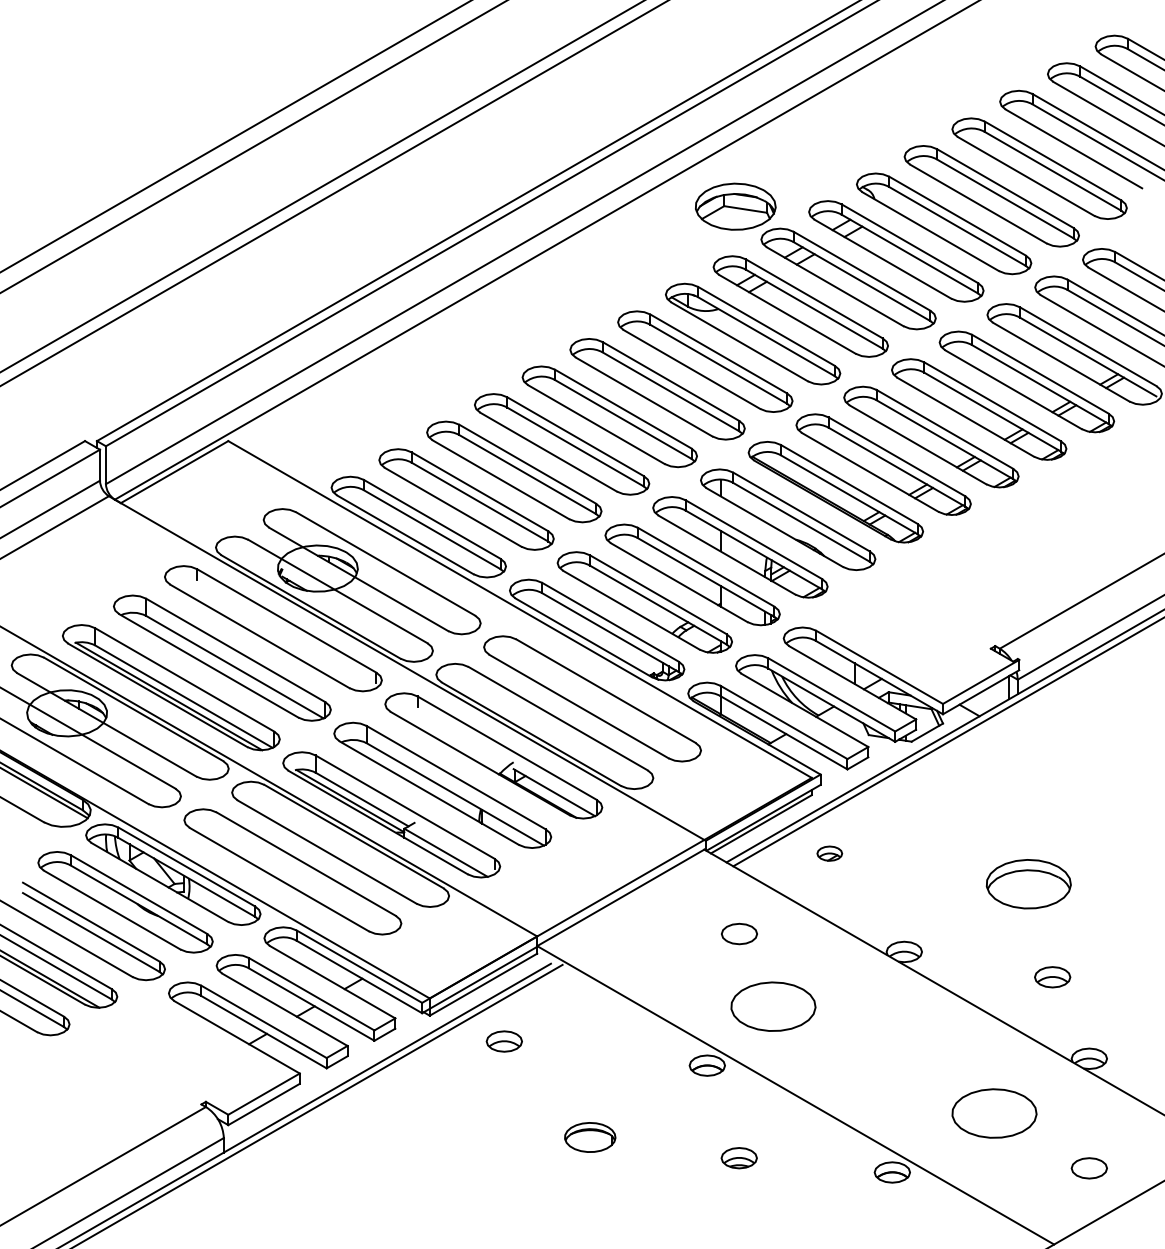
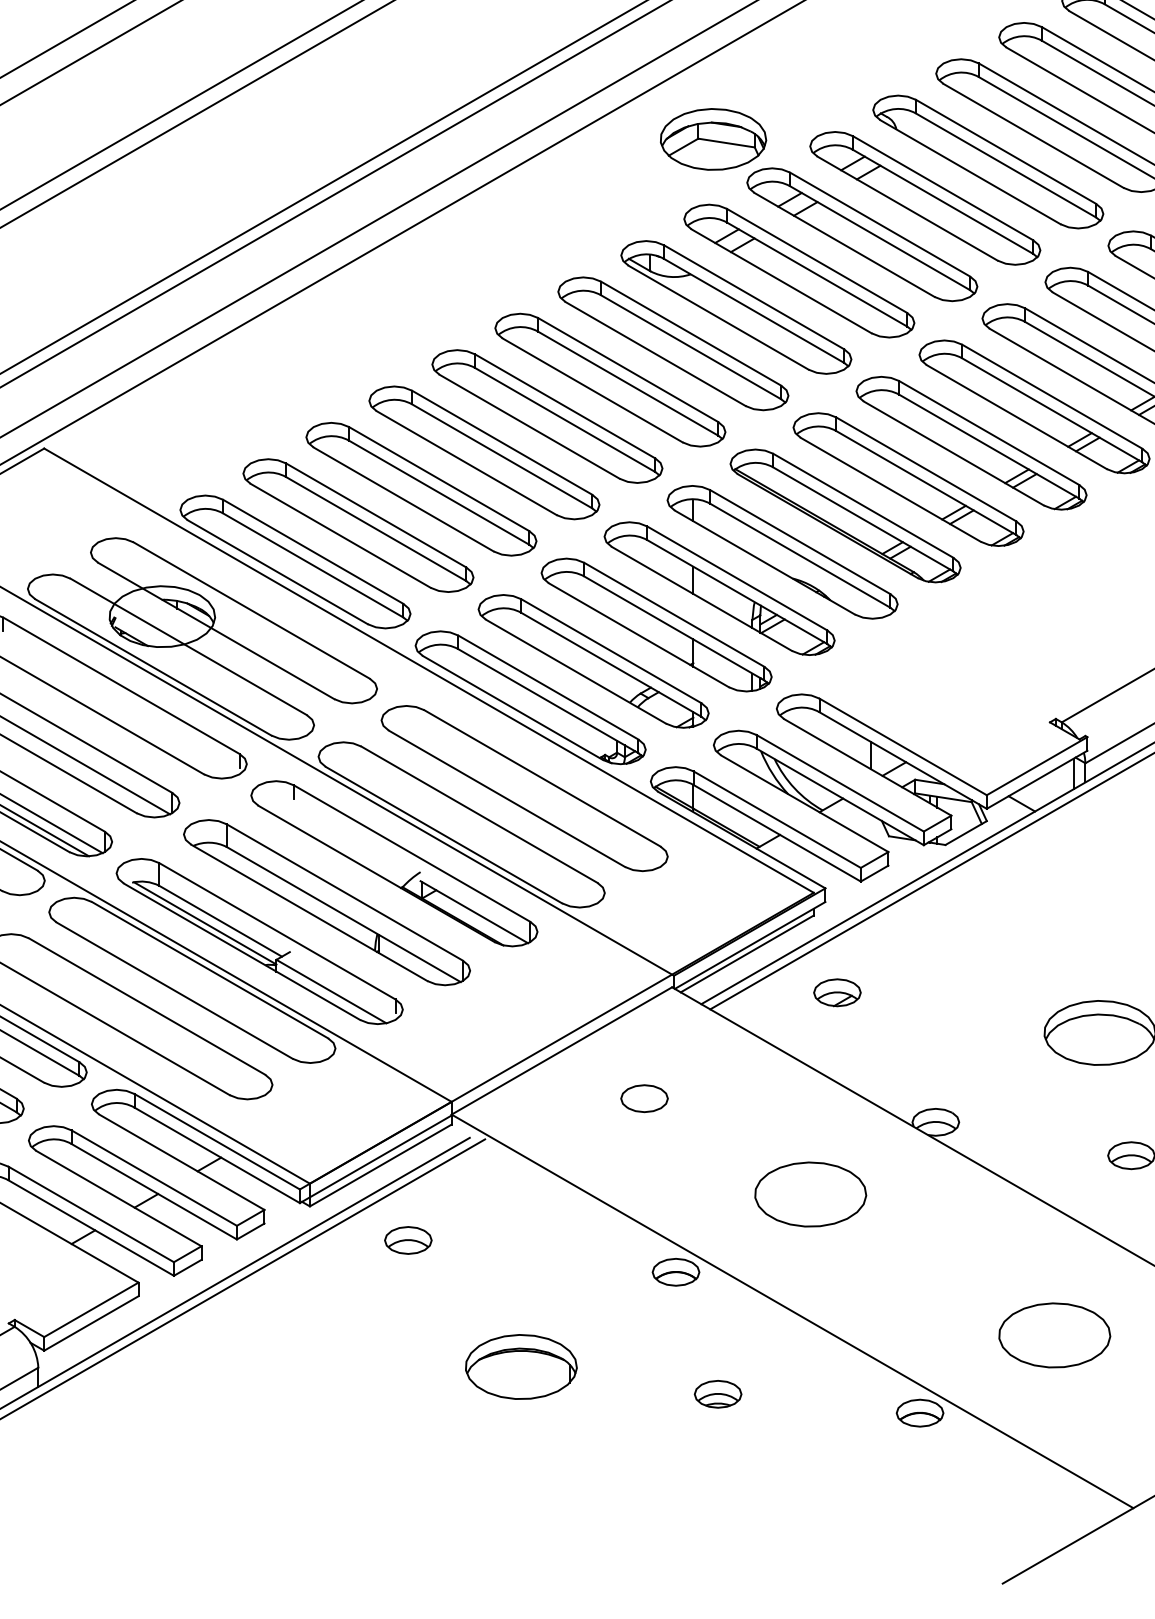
part: (829, 853) -> (837, 992), size x1.43
part: (739, 933) -> (644, 1097), moved
part: (773, 1006) -> (810, 1194), moved
part: (590, 1137) -> (521, 1367), size x1.67

